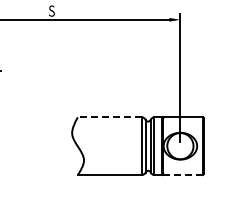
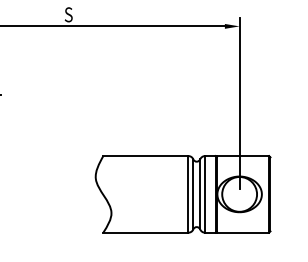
line: (109, 117) -> (145, 156), dashed -> solid
line: (182, 175) -> (242, 233), dashed -> solid

